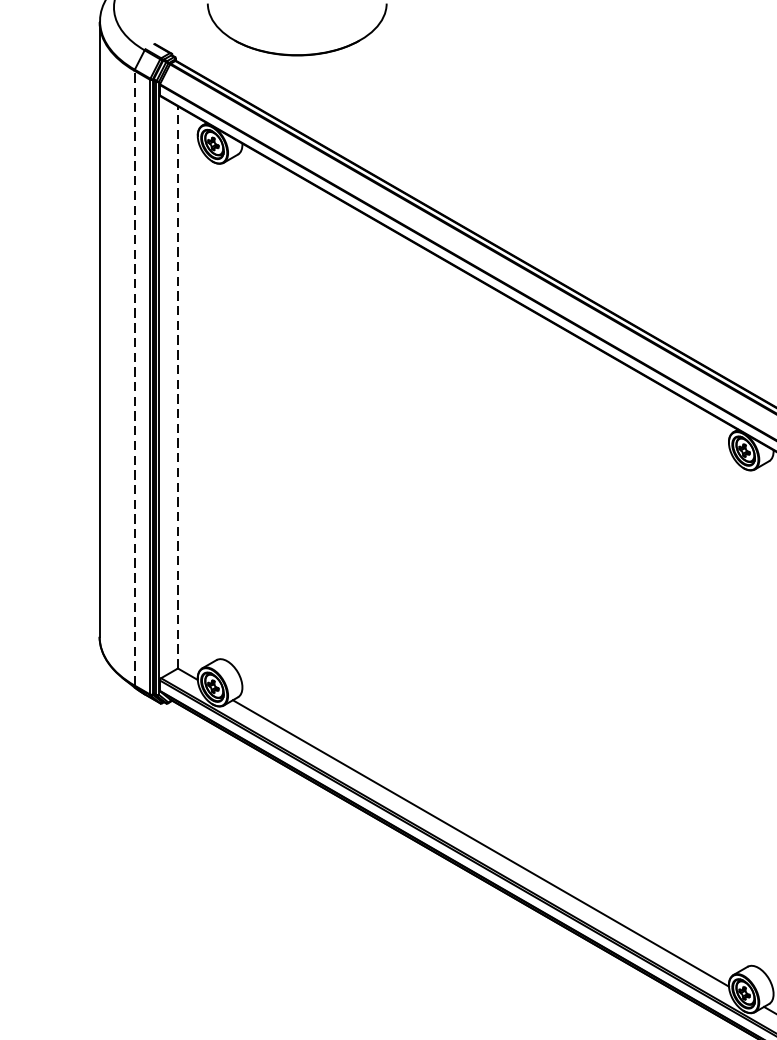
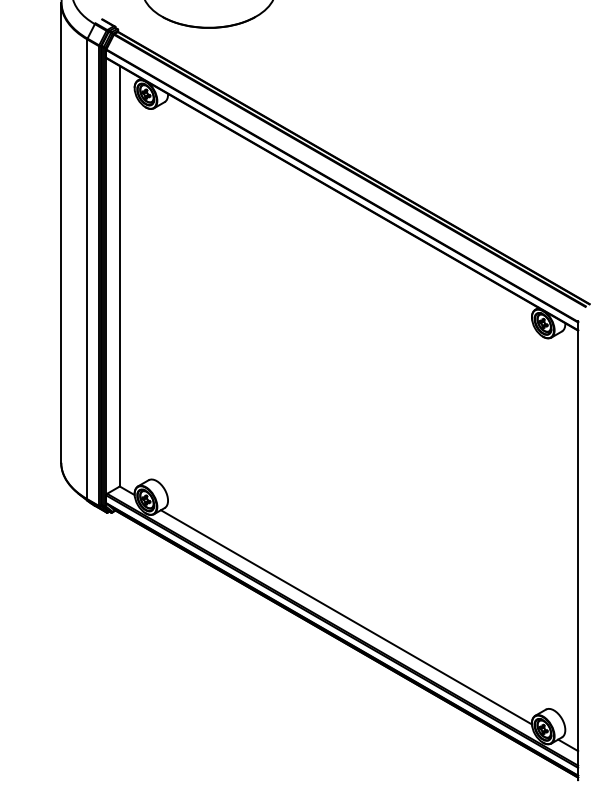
line: (134, 378) -> (87, 269), dashed -> solid
line: (177, 386) -> (119, 275), dashed -> solid

